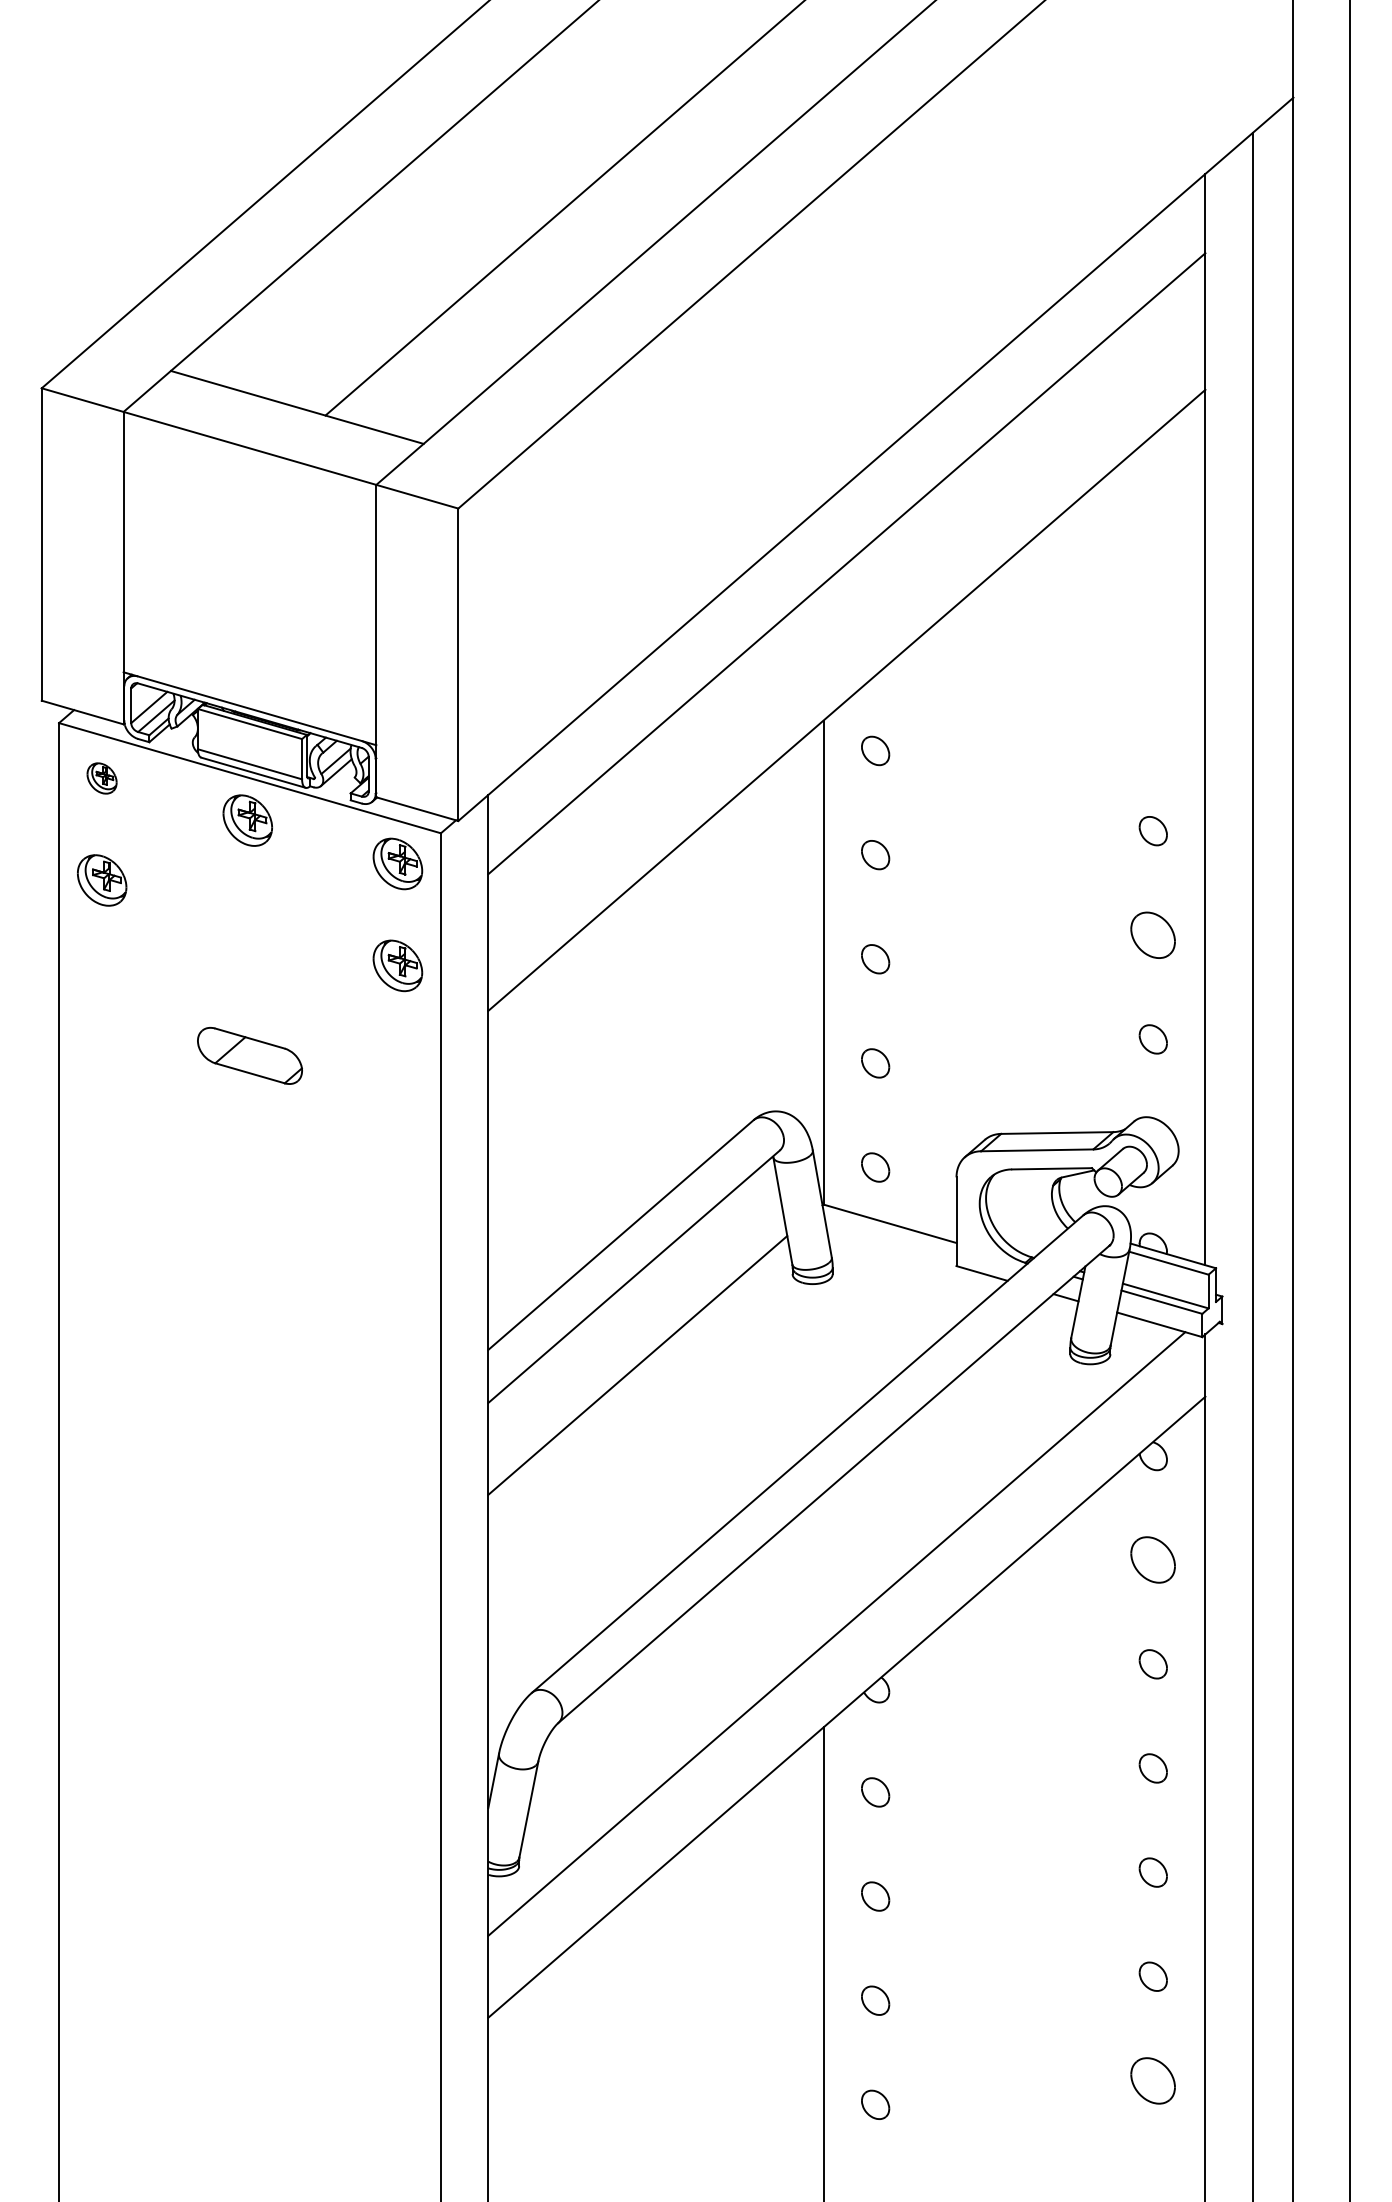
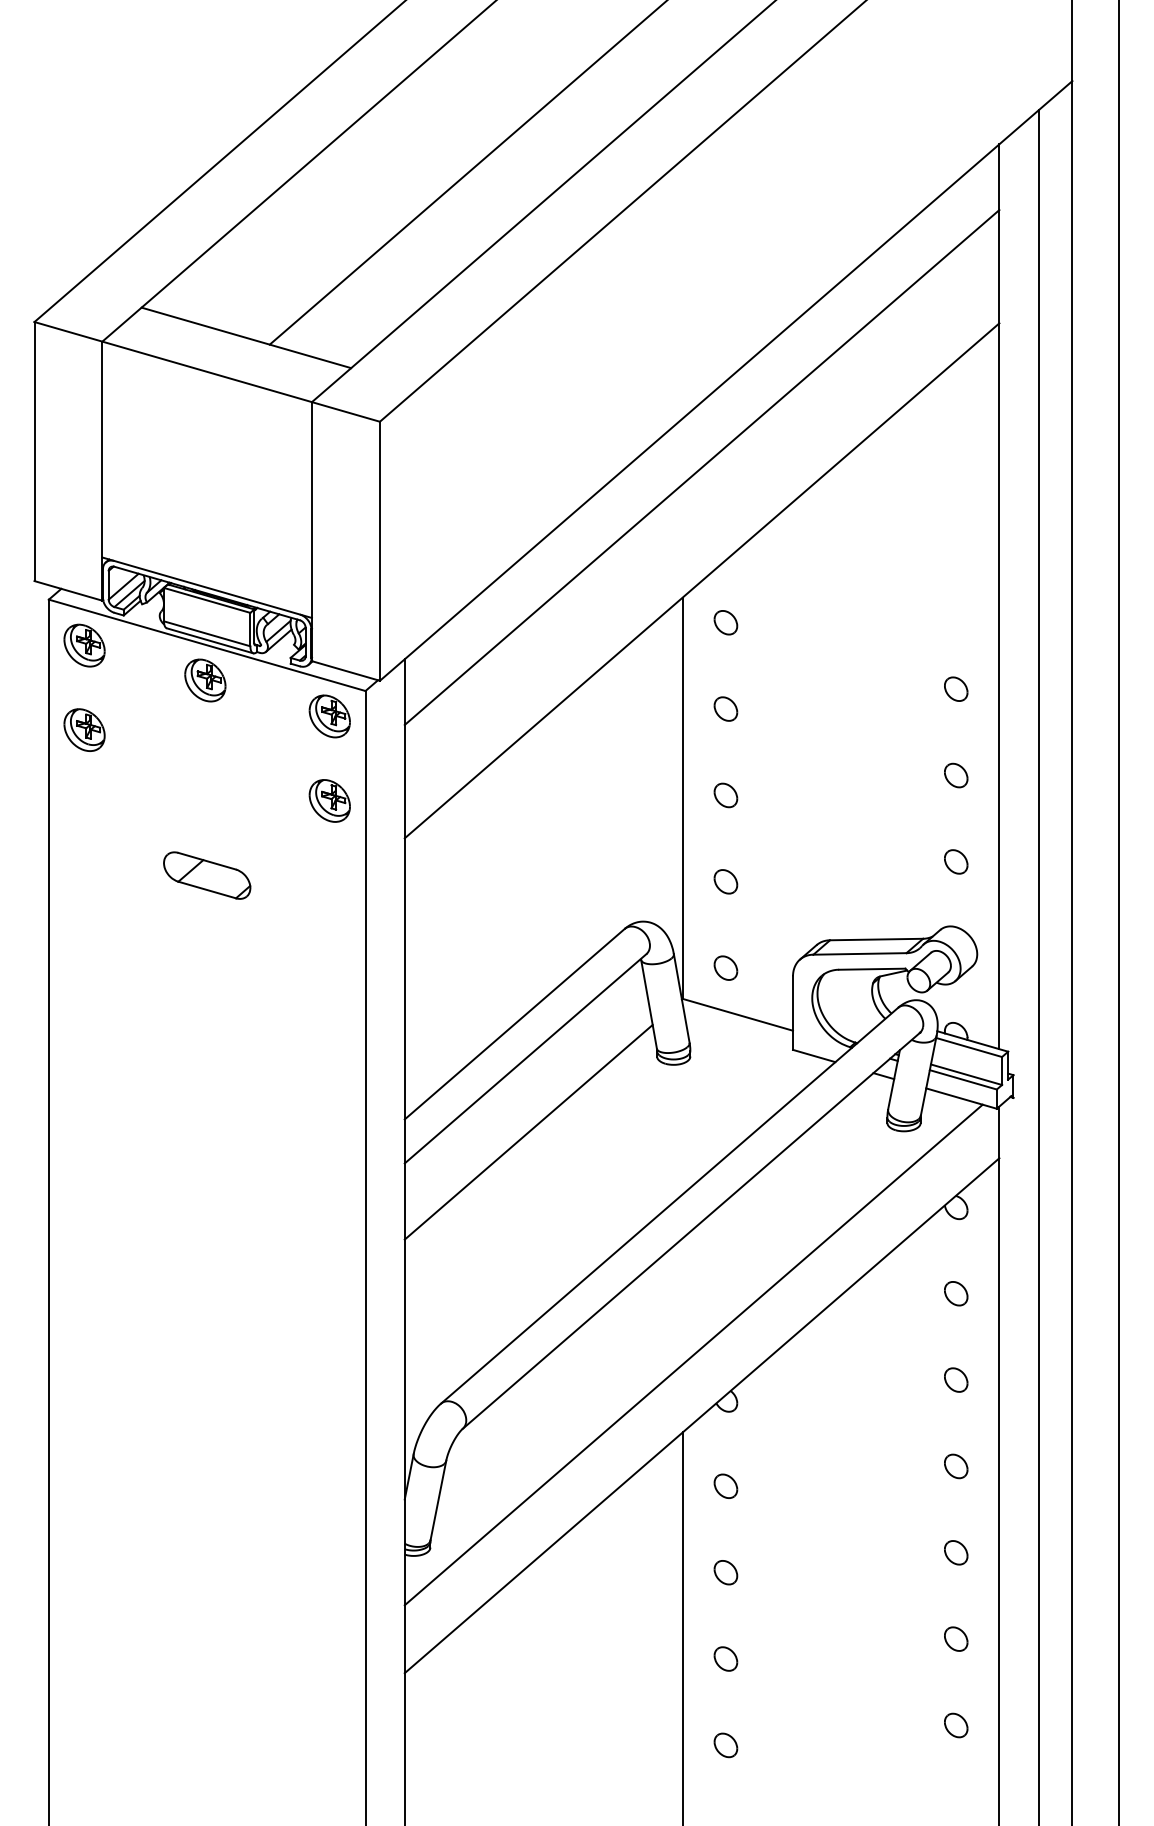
part: (102, 778) -> (84, 645), size x1.67
part: (1153, 935) -> (956, 775), size x0.62
part: (1153, 1559) -> (956, 1293), size x0.62
part: (1153, 2080) -> (956, 1725), size x0.62

